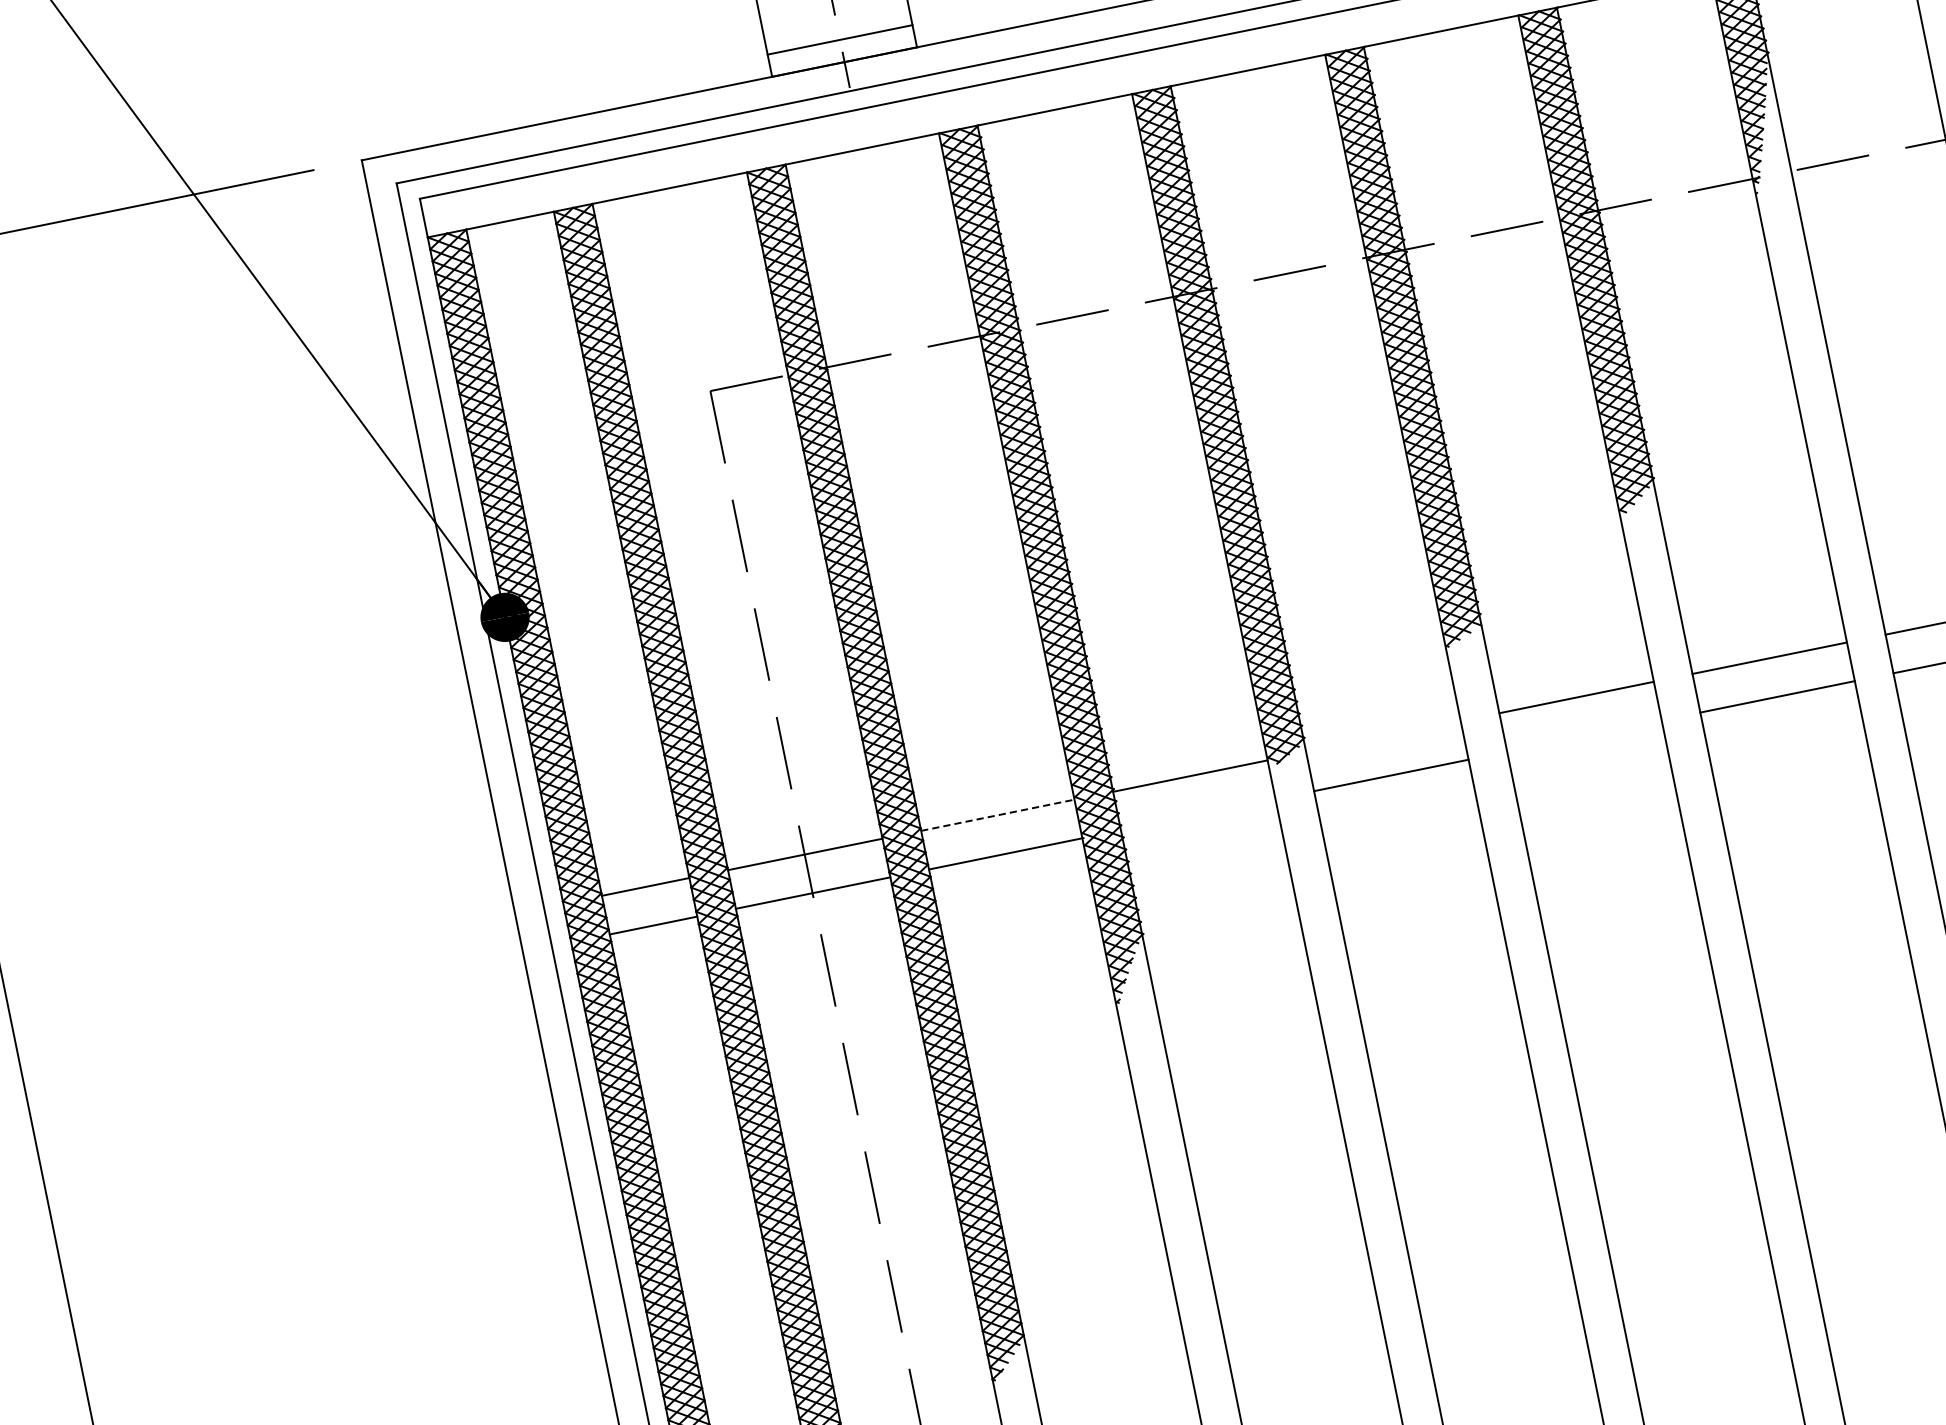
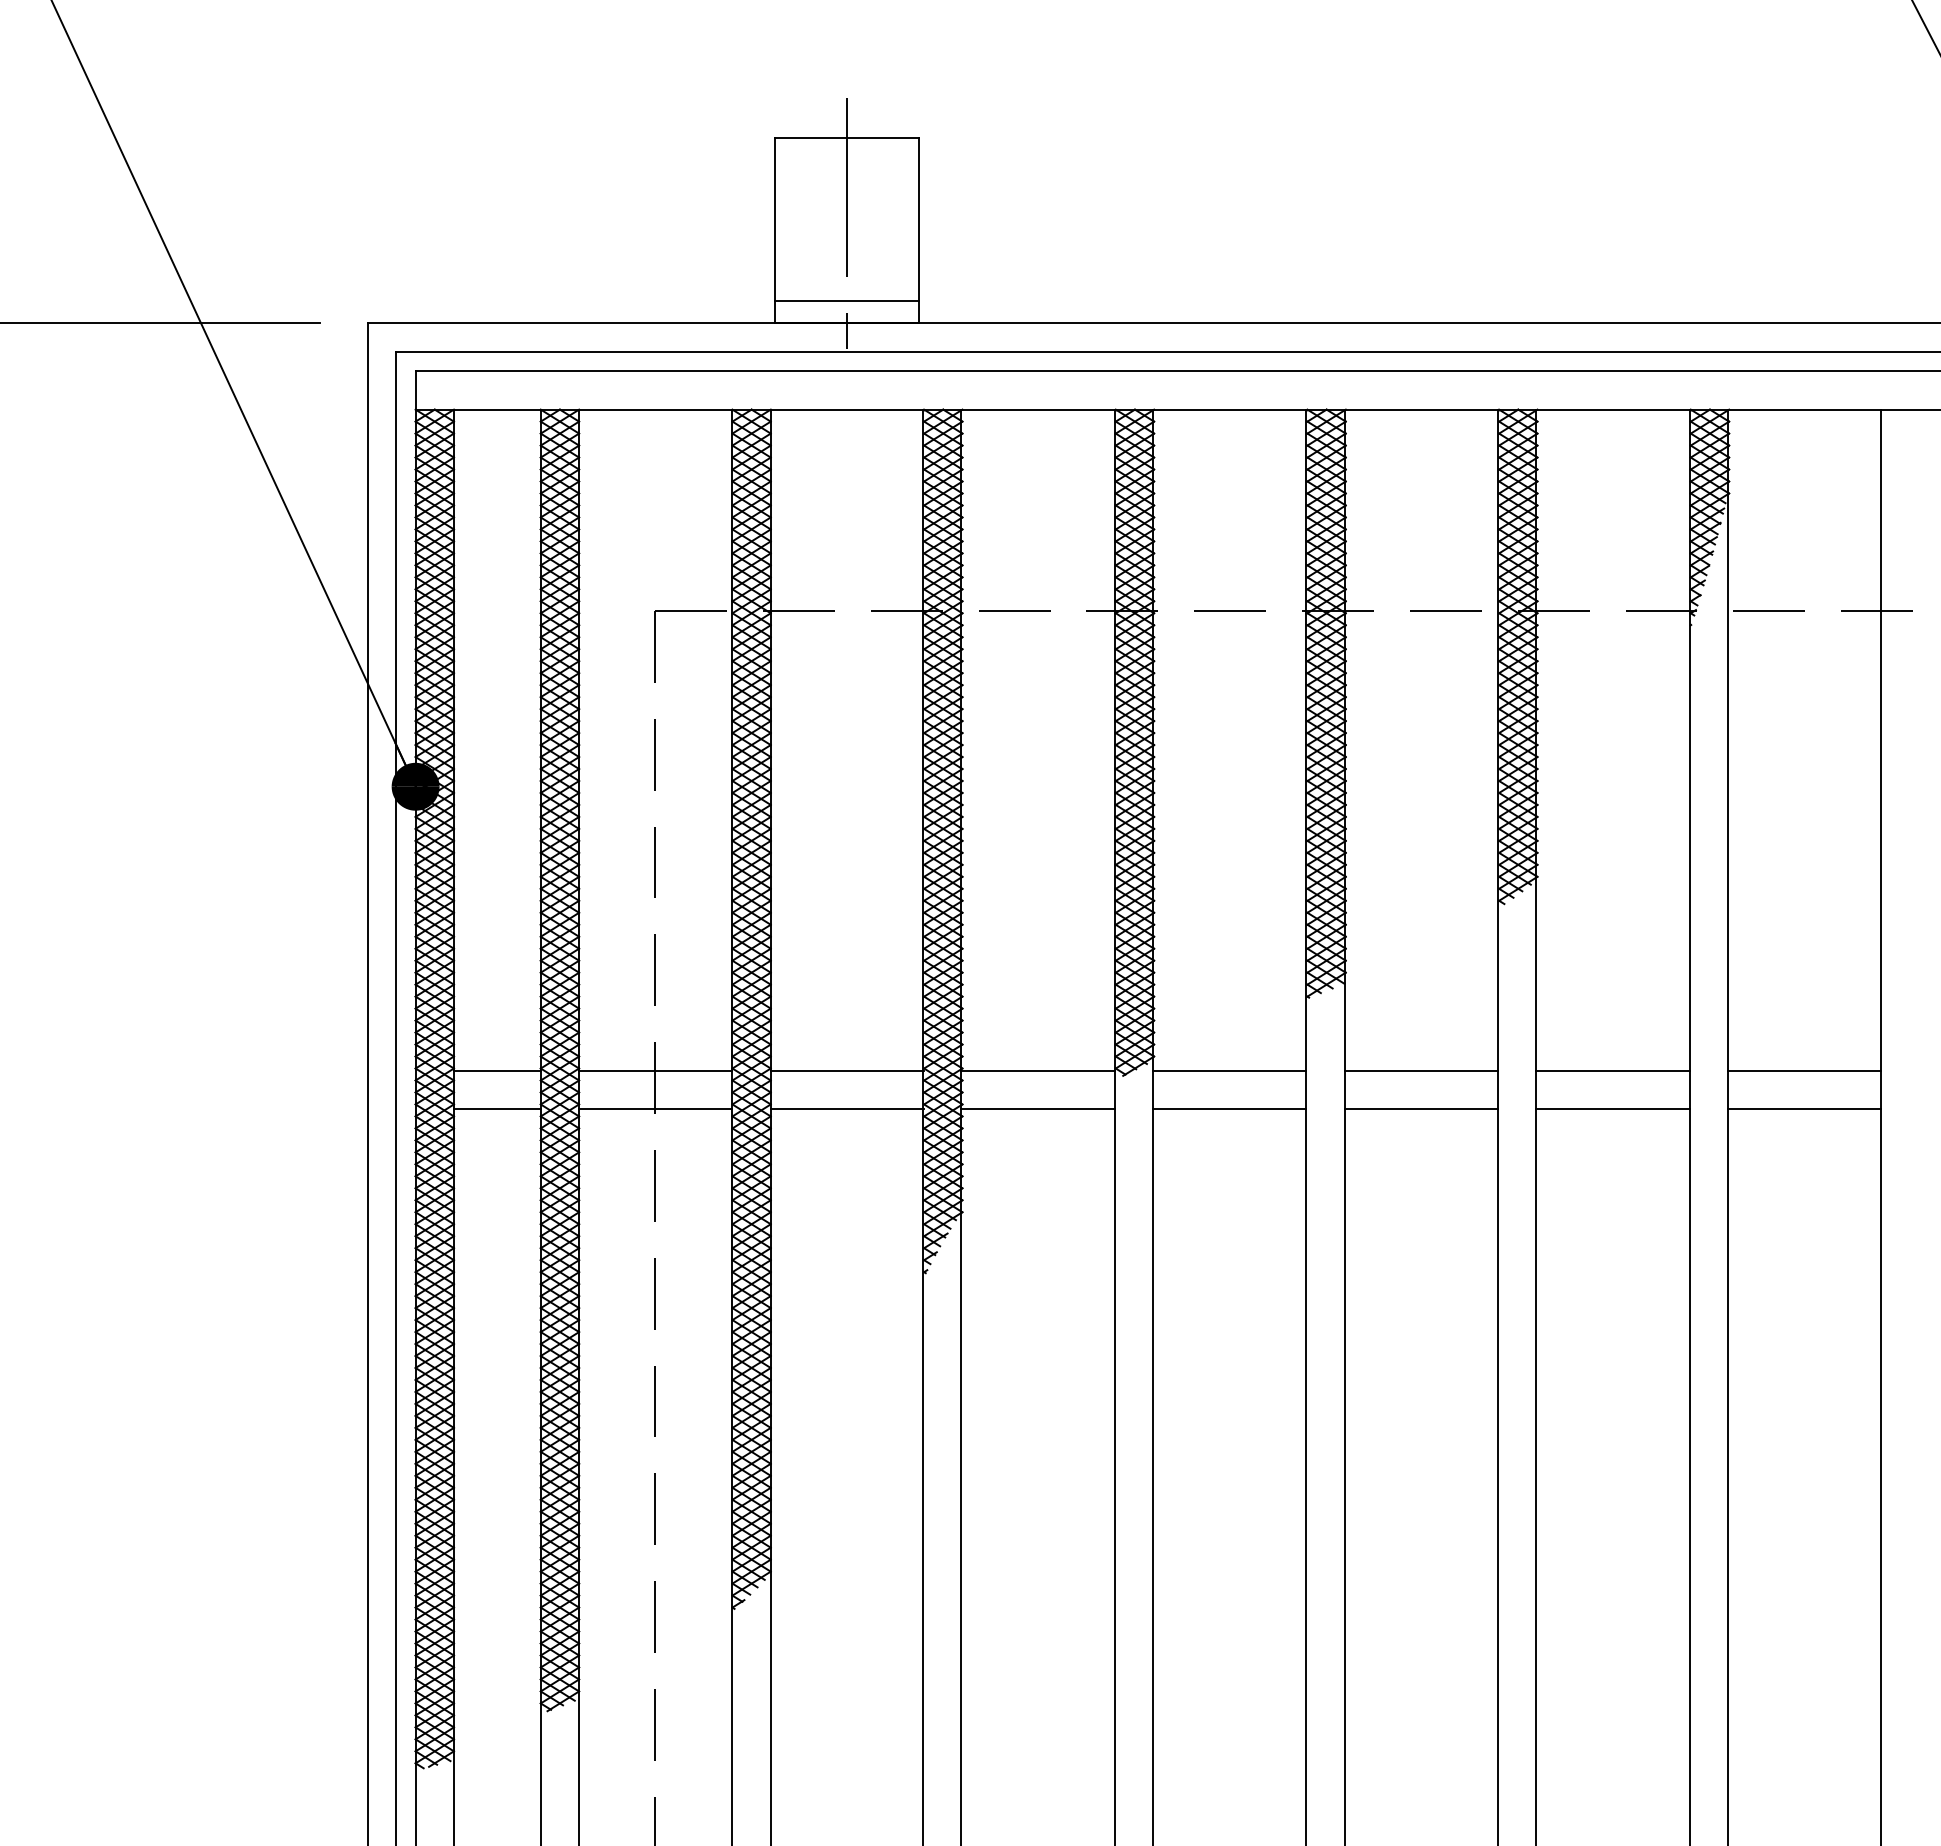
line: (1383, 736) -> (1229, 1070), added
line: (1584, 736) -> (1421, 1109), added
line: (998, 814) -> (847, 1070), dashed -> solid
line: (1197, 815) -> (1037, 1109), added

